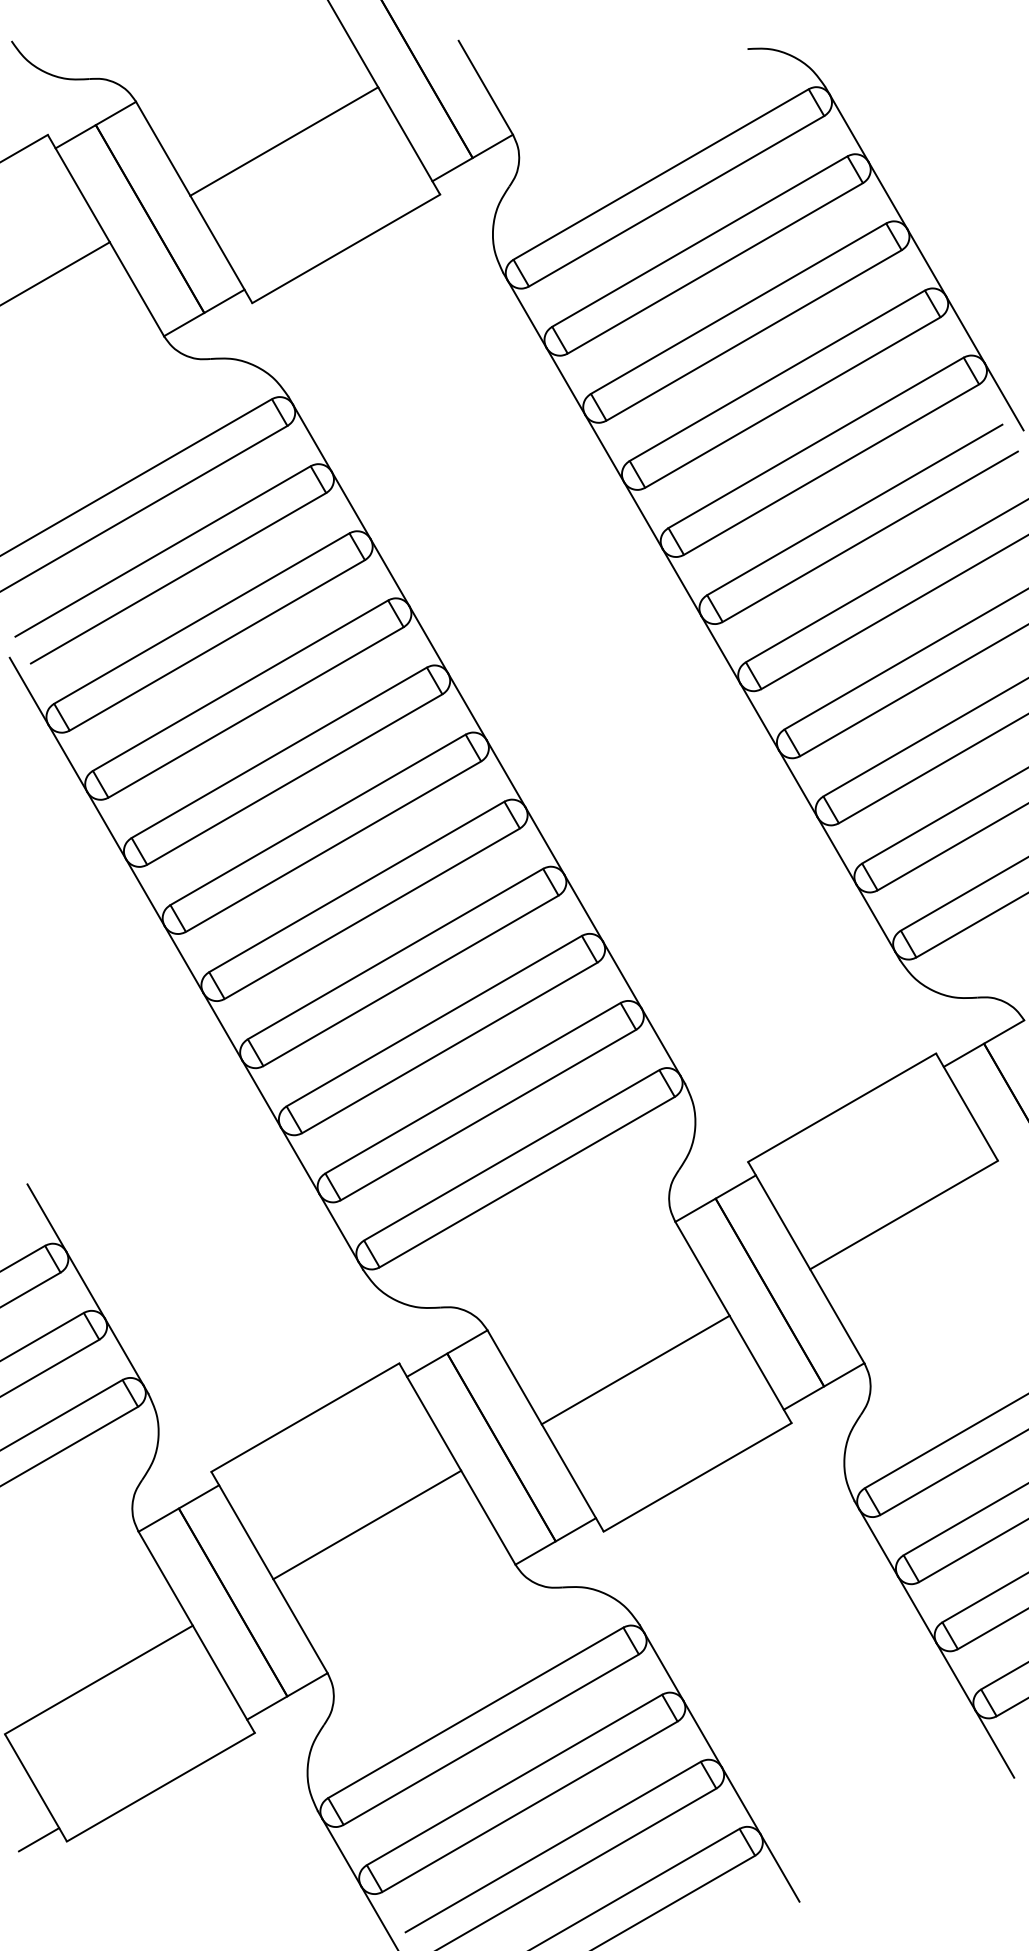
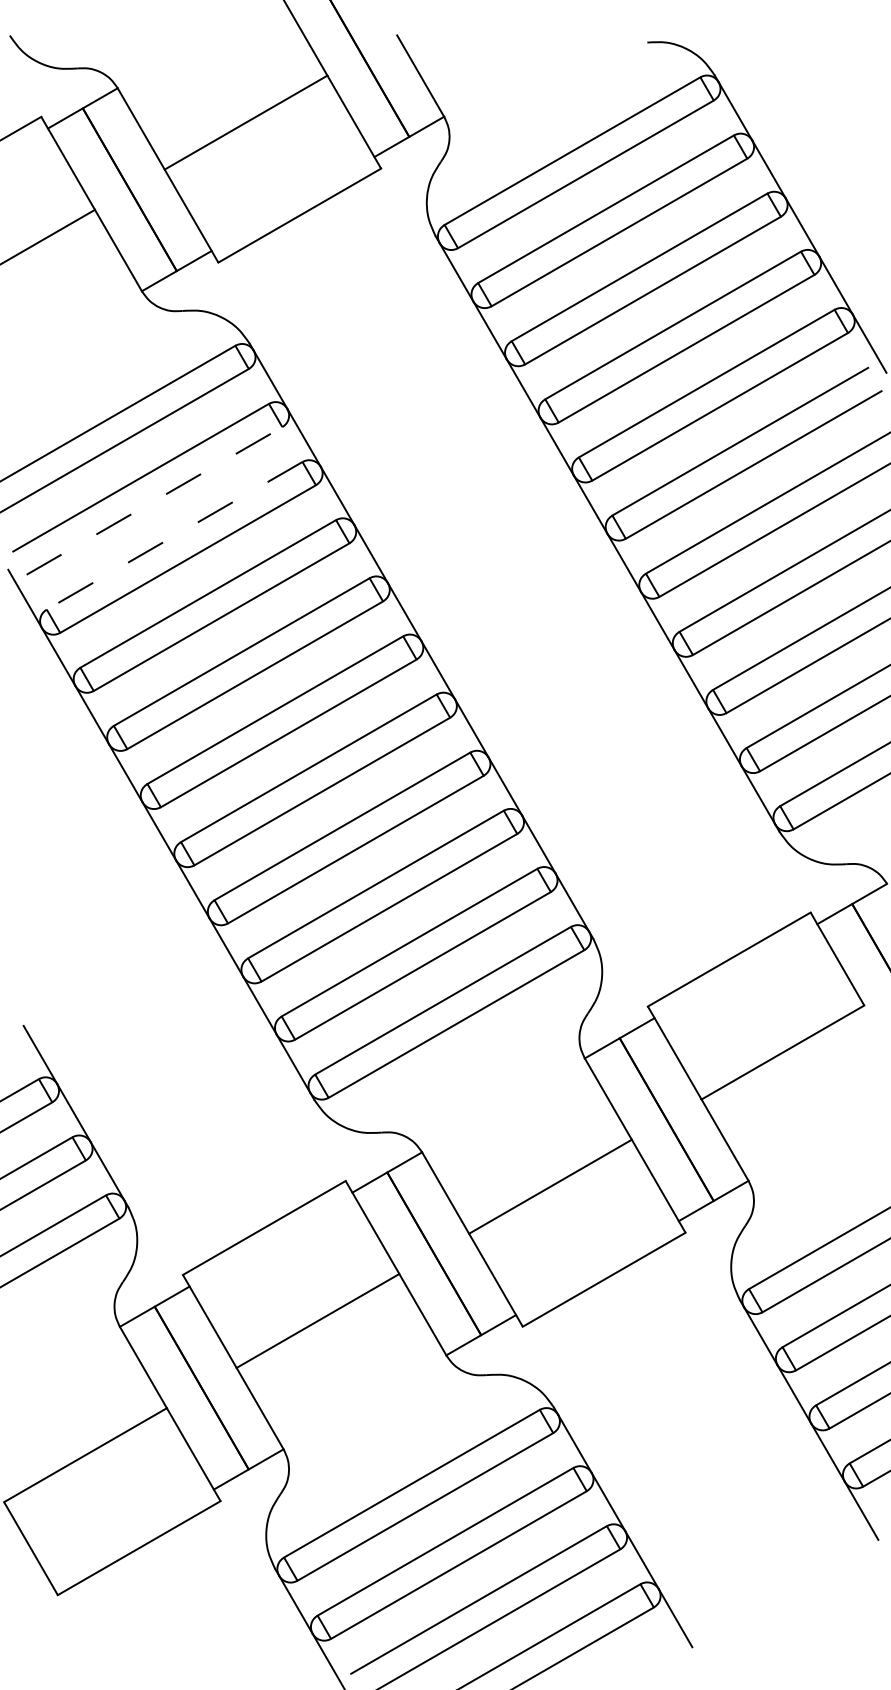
line: (179, 578) -> (155, 501), solid -> dashed
line: (201, 618) -> (174, 535), solid -> dashed
line: (38, 1839) -> (33, 1593), removed

